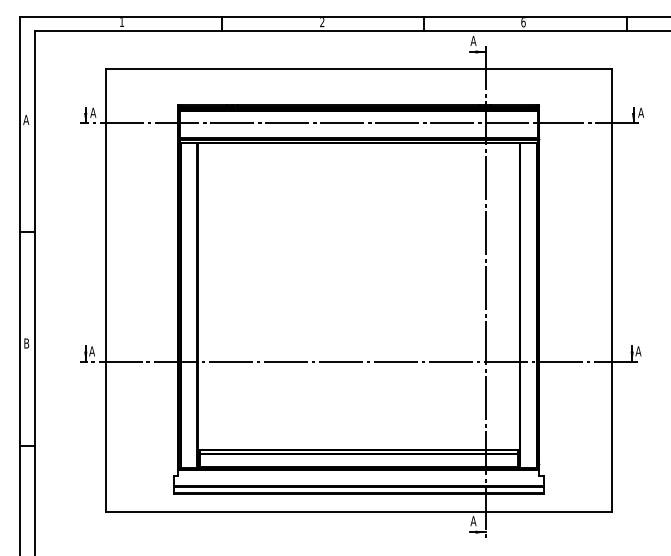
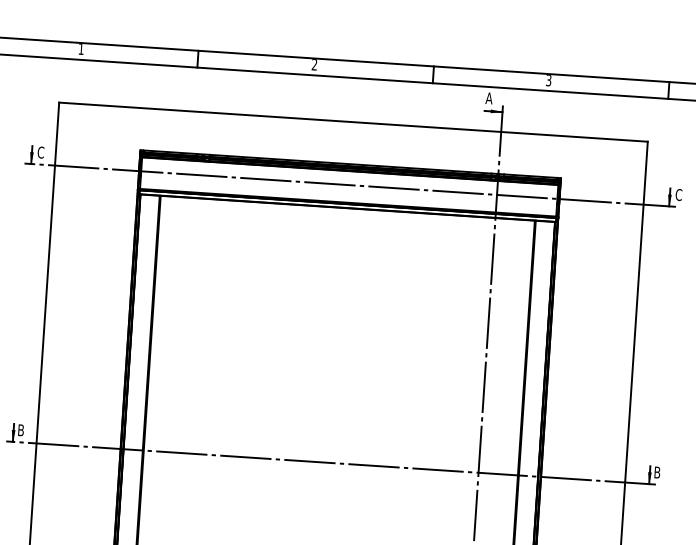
text: (523, 22) -> (548, 80), 6 -> 3
text: (93, 112) -> (41, 152), A -> C
text: (641, 112) -> (679, 194), A -> C
text: (91, 351) -> (20, 430), A -> B
text: (638, 351) -> (657, 472), A -> B

